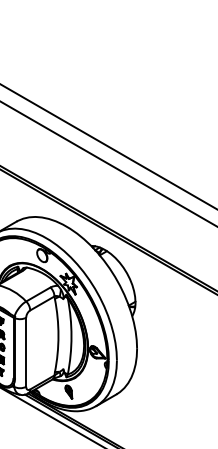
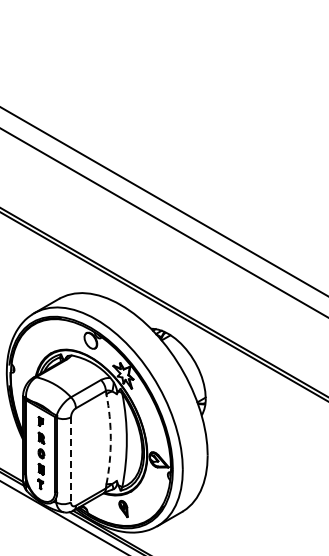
arc: (58, 335) -> (110, 439), solid -> dashed
line: (26, 351) -> (71, 459), solid -> dashed

